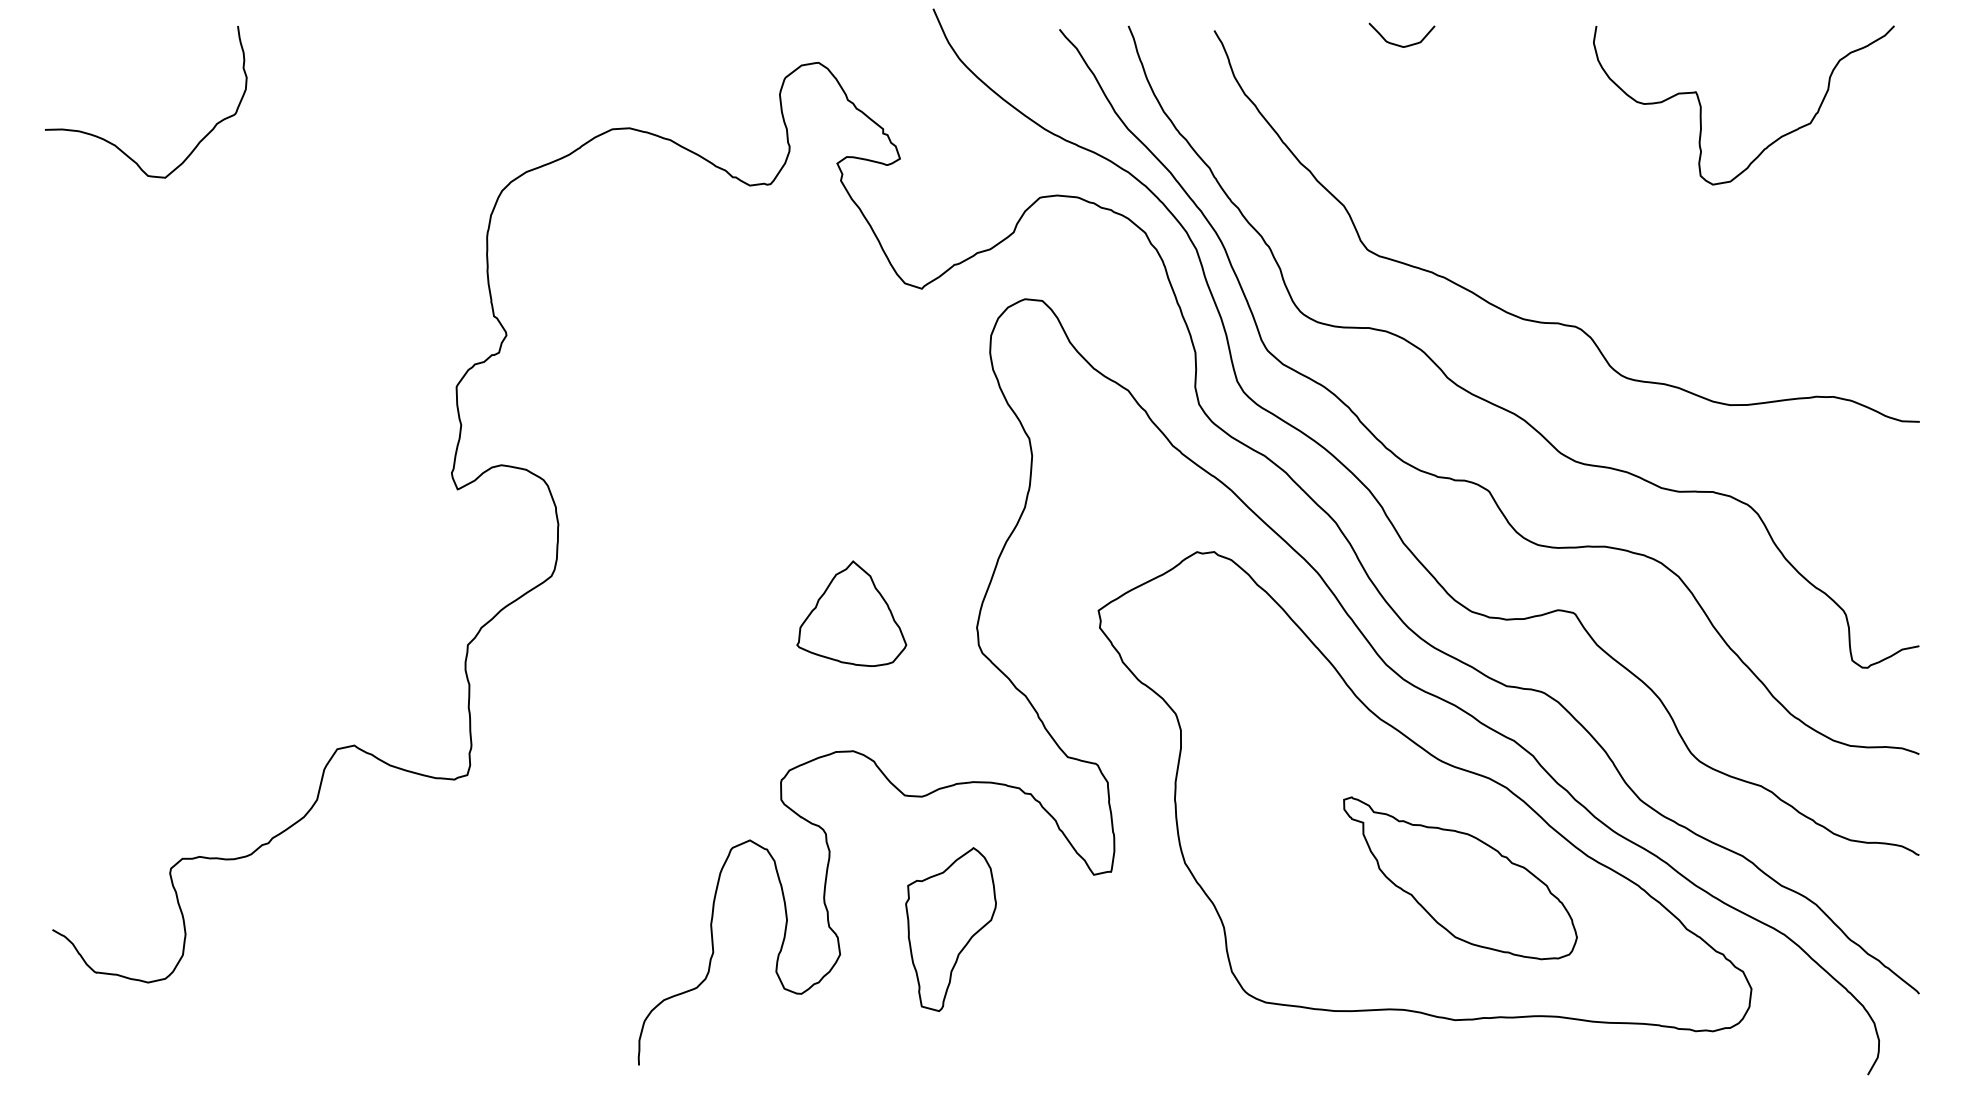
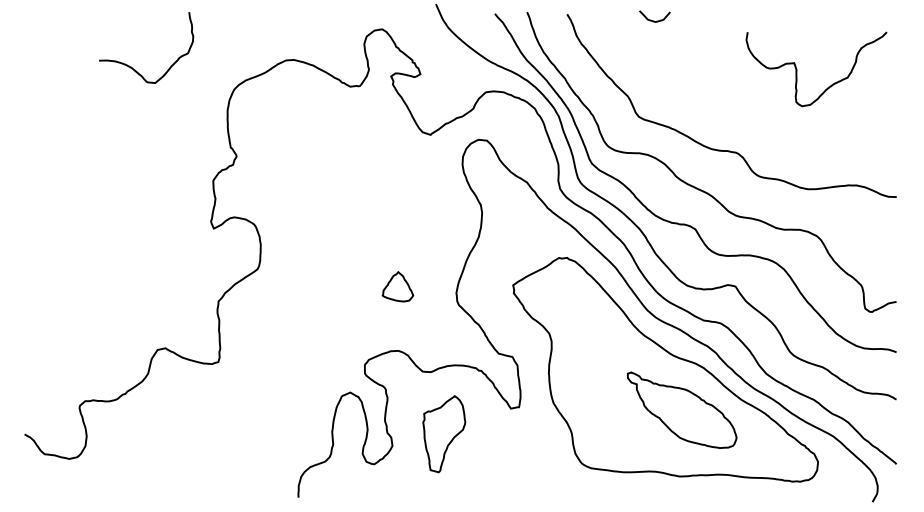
curve: (1703, 105) -> (797, 69), moved
curve: (114, 142) -> (131, 66), moved
part: (850, 613) -> (397, 286), size x0.6

